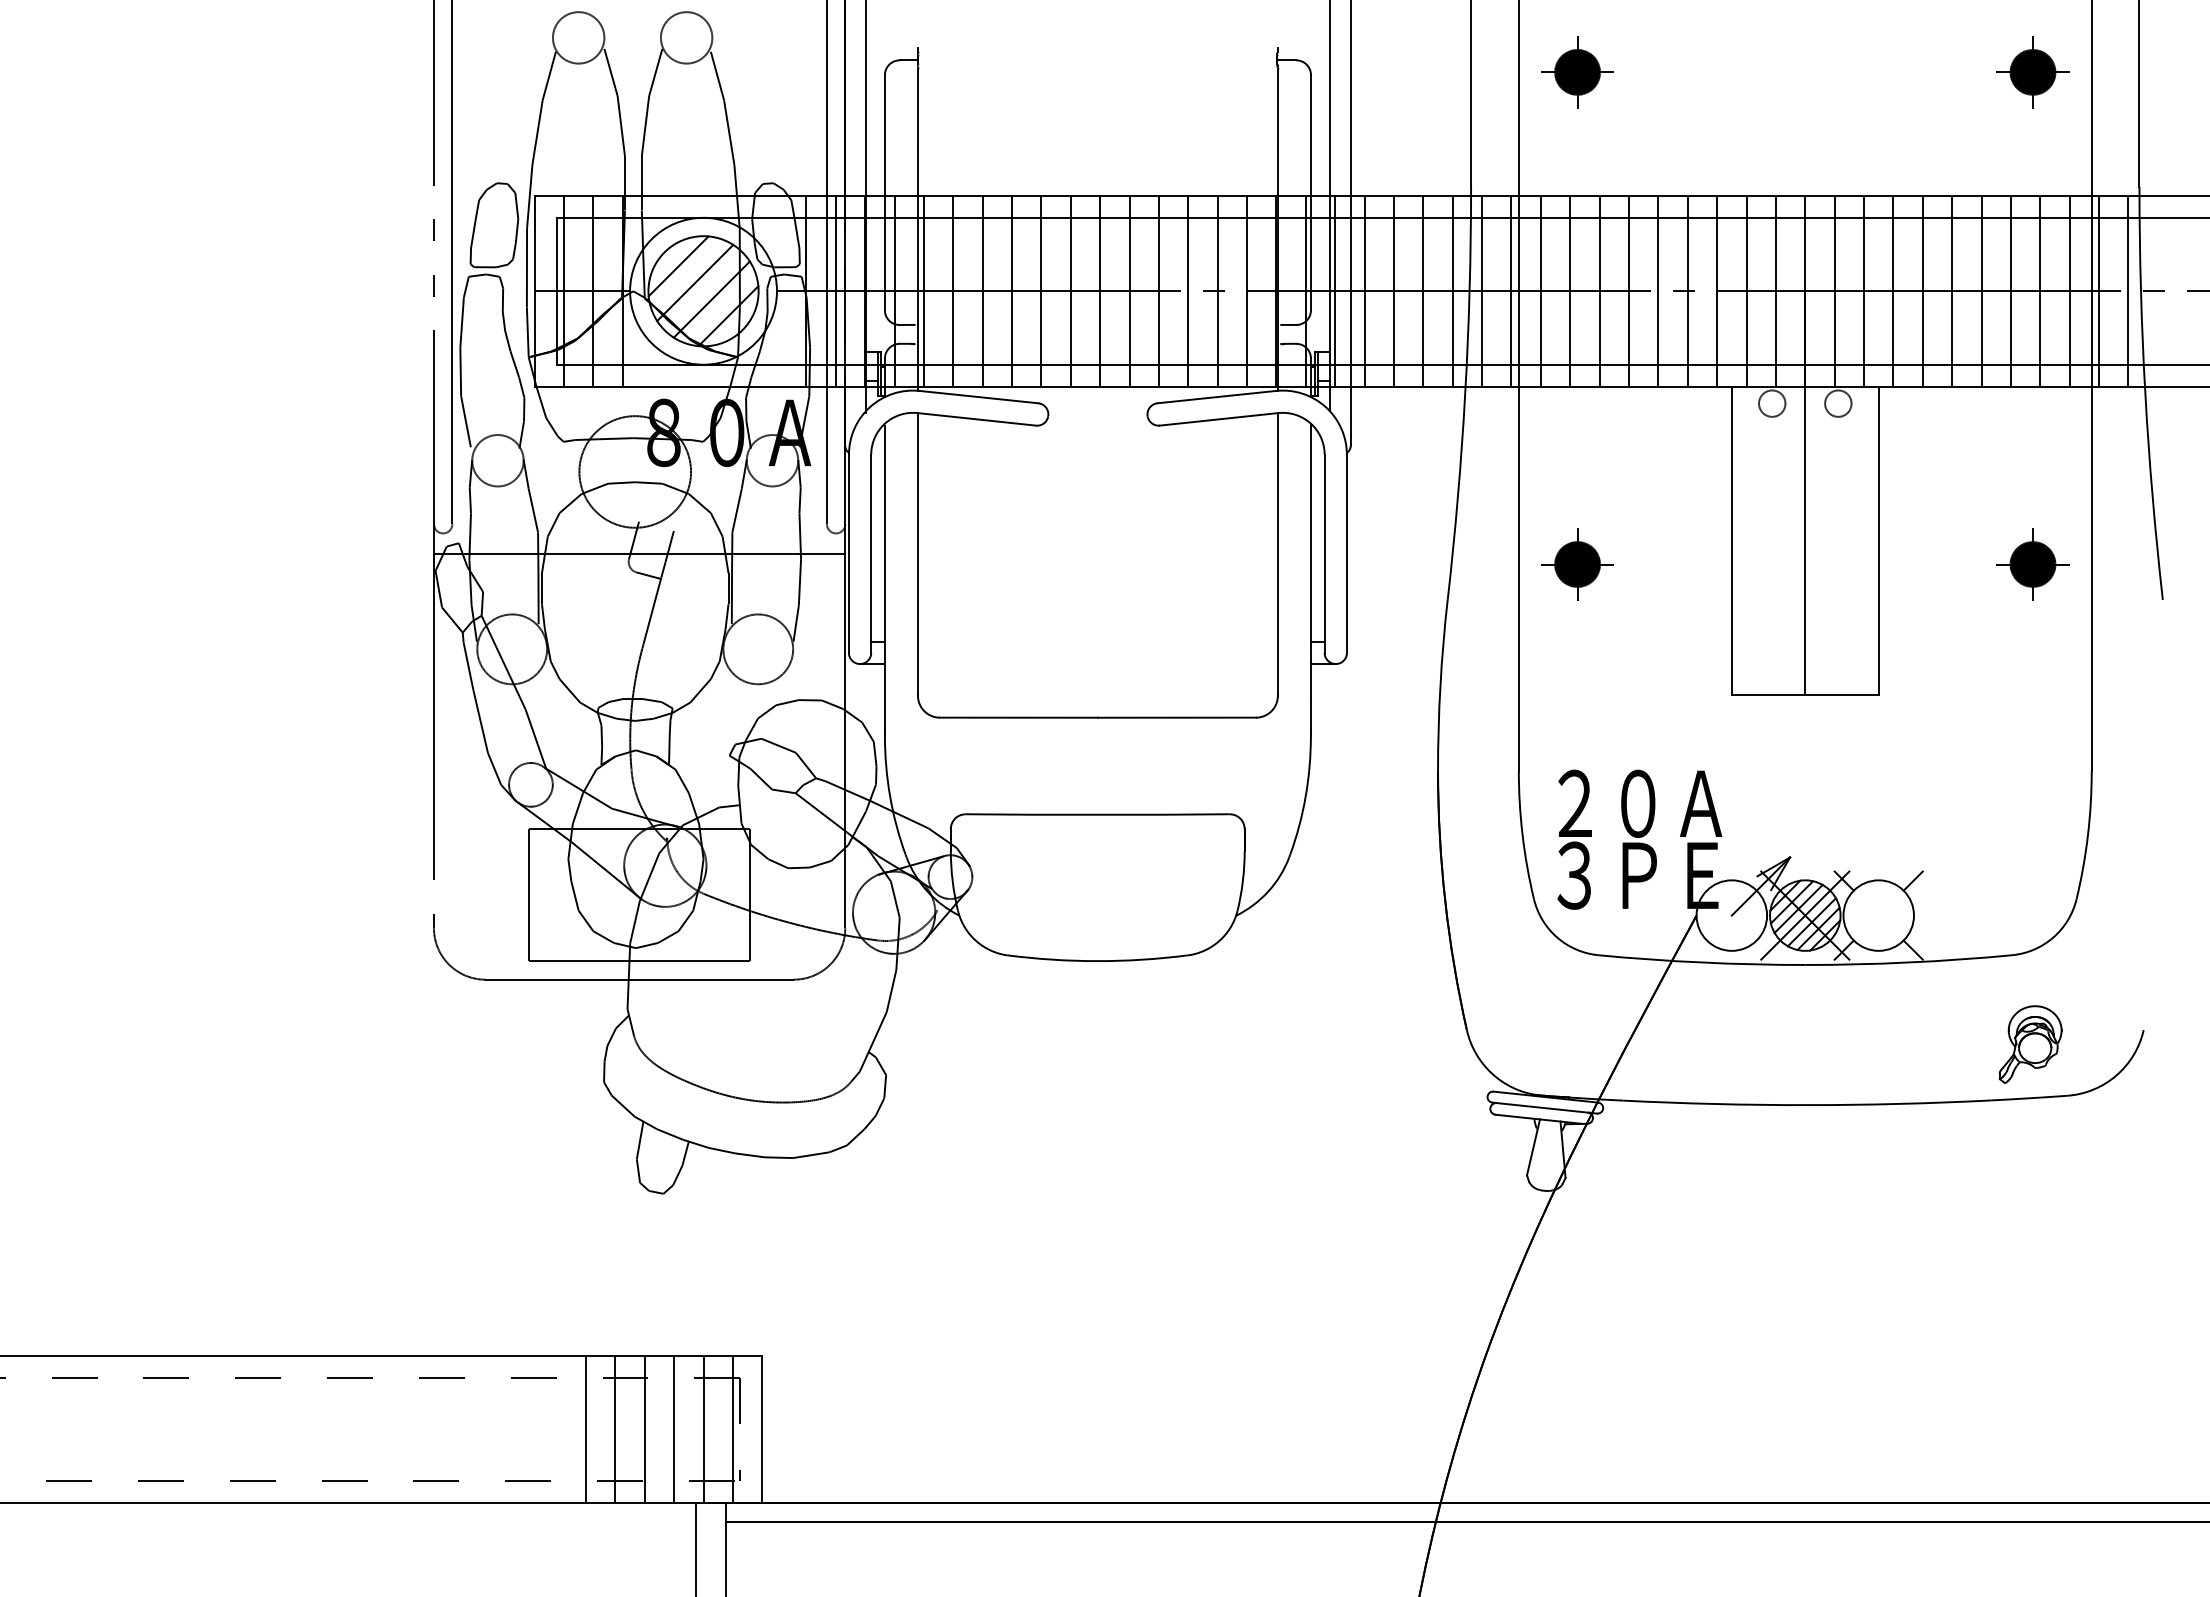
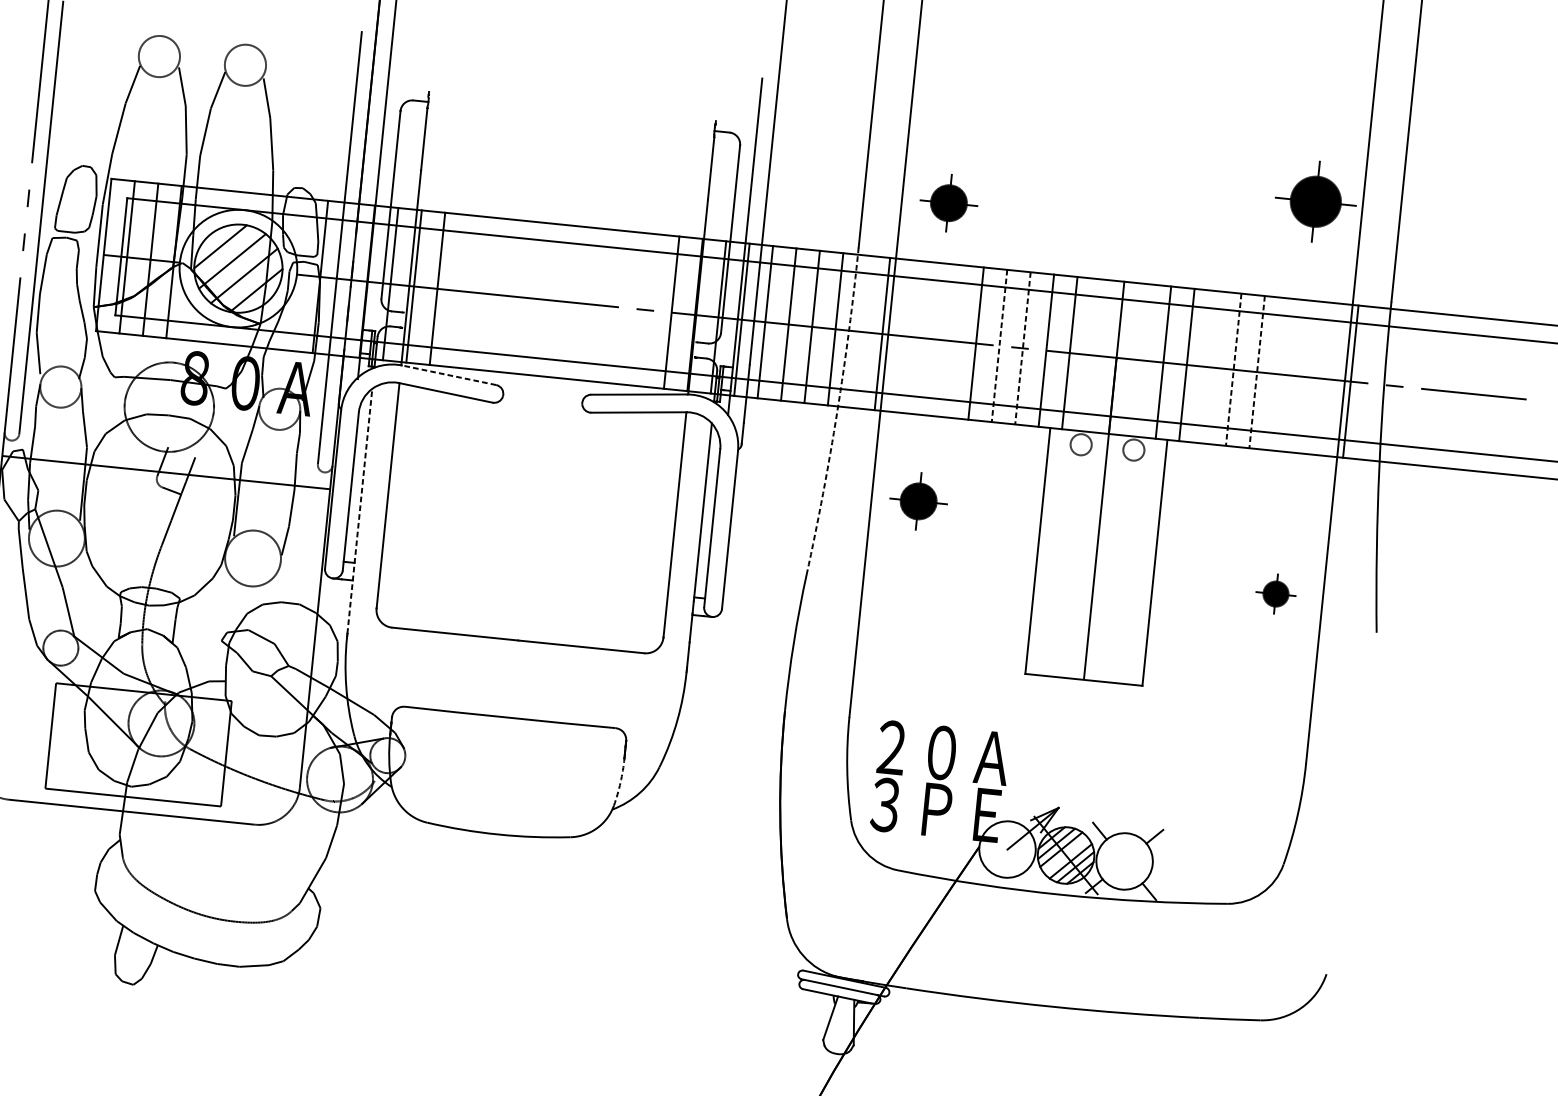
part: (1577, 72) -> (948, 203), moved
part: (2032, 72) -> (1315, 201), size x1.4
line: (835, 290) -> (343, 278), removed
line: (982, 290) -> (460, 290), removed
line: (1012, 290) -> (484, 293), removed
line: (1041, 290) -> (507, 295), removed
line: (1070, 290) -> (530, 297), removed
line: (1100, 290) -> (554, 300), removed
line: (1129, 290) -> (578, 302), removed
line: (1158, 290) -> (601, 304), removed
line: (1188, 290) -> (625, 307), removed
line: (1217, 290) -> (648, 309), removed
line: (1482, 290) -> (859, 331), removed
line: (1540, 290) -> (905, 335), removed
line: (1570, 290) -> (929, 338), removed
line: (1599, 290) -> (952, 340), removed
line: (1775, 290) -> (1092, 354), removed
line: (1834, 290) -> (1139, 359), removed
line: (1922, 290) -> (1210, 366), removed
line: (2010, 290) -> (1280, 373), removed
line: (2040, 290) -> (1304, 376), removed
line: (2069, 290) -> (1327, 378), removed
line: (2128, 290) -> (1374, 383), removed
line: (1658, 291) -> (999, 346), solid -> dashed
line: (1687, 291) -> (1022, 348), solid -> dashed
line: (1952, 291) -> (1233, 369), solid -> dashed
line: (1981, 291) -> (1257, 372), solid -> dashed
arc: (1465, 393) -> (837, 411), solid -> dashed
line: (979, 397) -> (449, 375), solid -> dashed
part: (1577, 564) -> (918, 501), moved
part: (2032, 564) -> (1275, 594), size x0.7
line: (884, 578) -> (359, 512), solid -> dashed
arc: (1242, 881) -> (620, 782), solid -> dashed
line: (1805, 915) -> (1066, 855), removed
part: (2030, 1044) -> (1235, 976), removed

